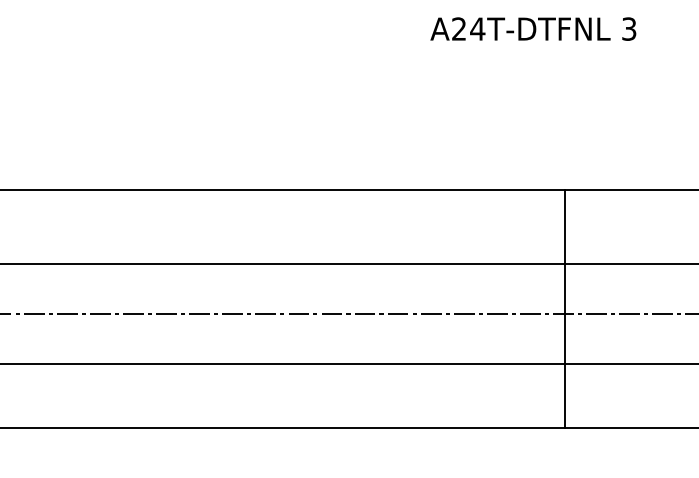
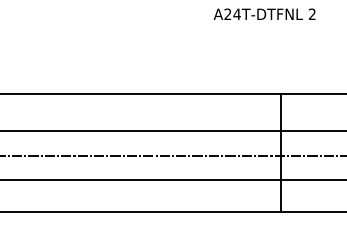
text: (629, 29) -> (312, 14), 3 -> 2

